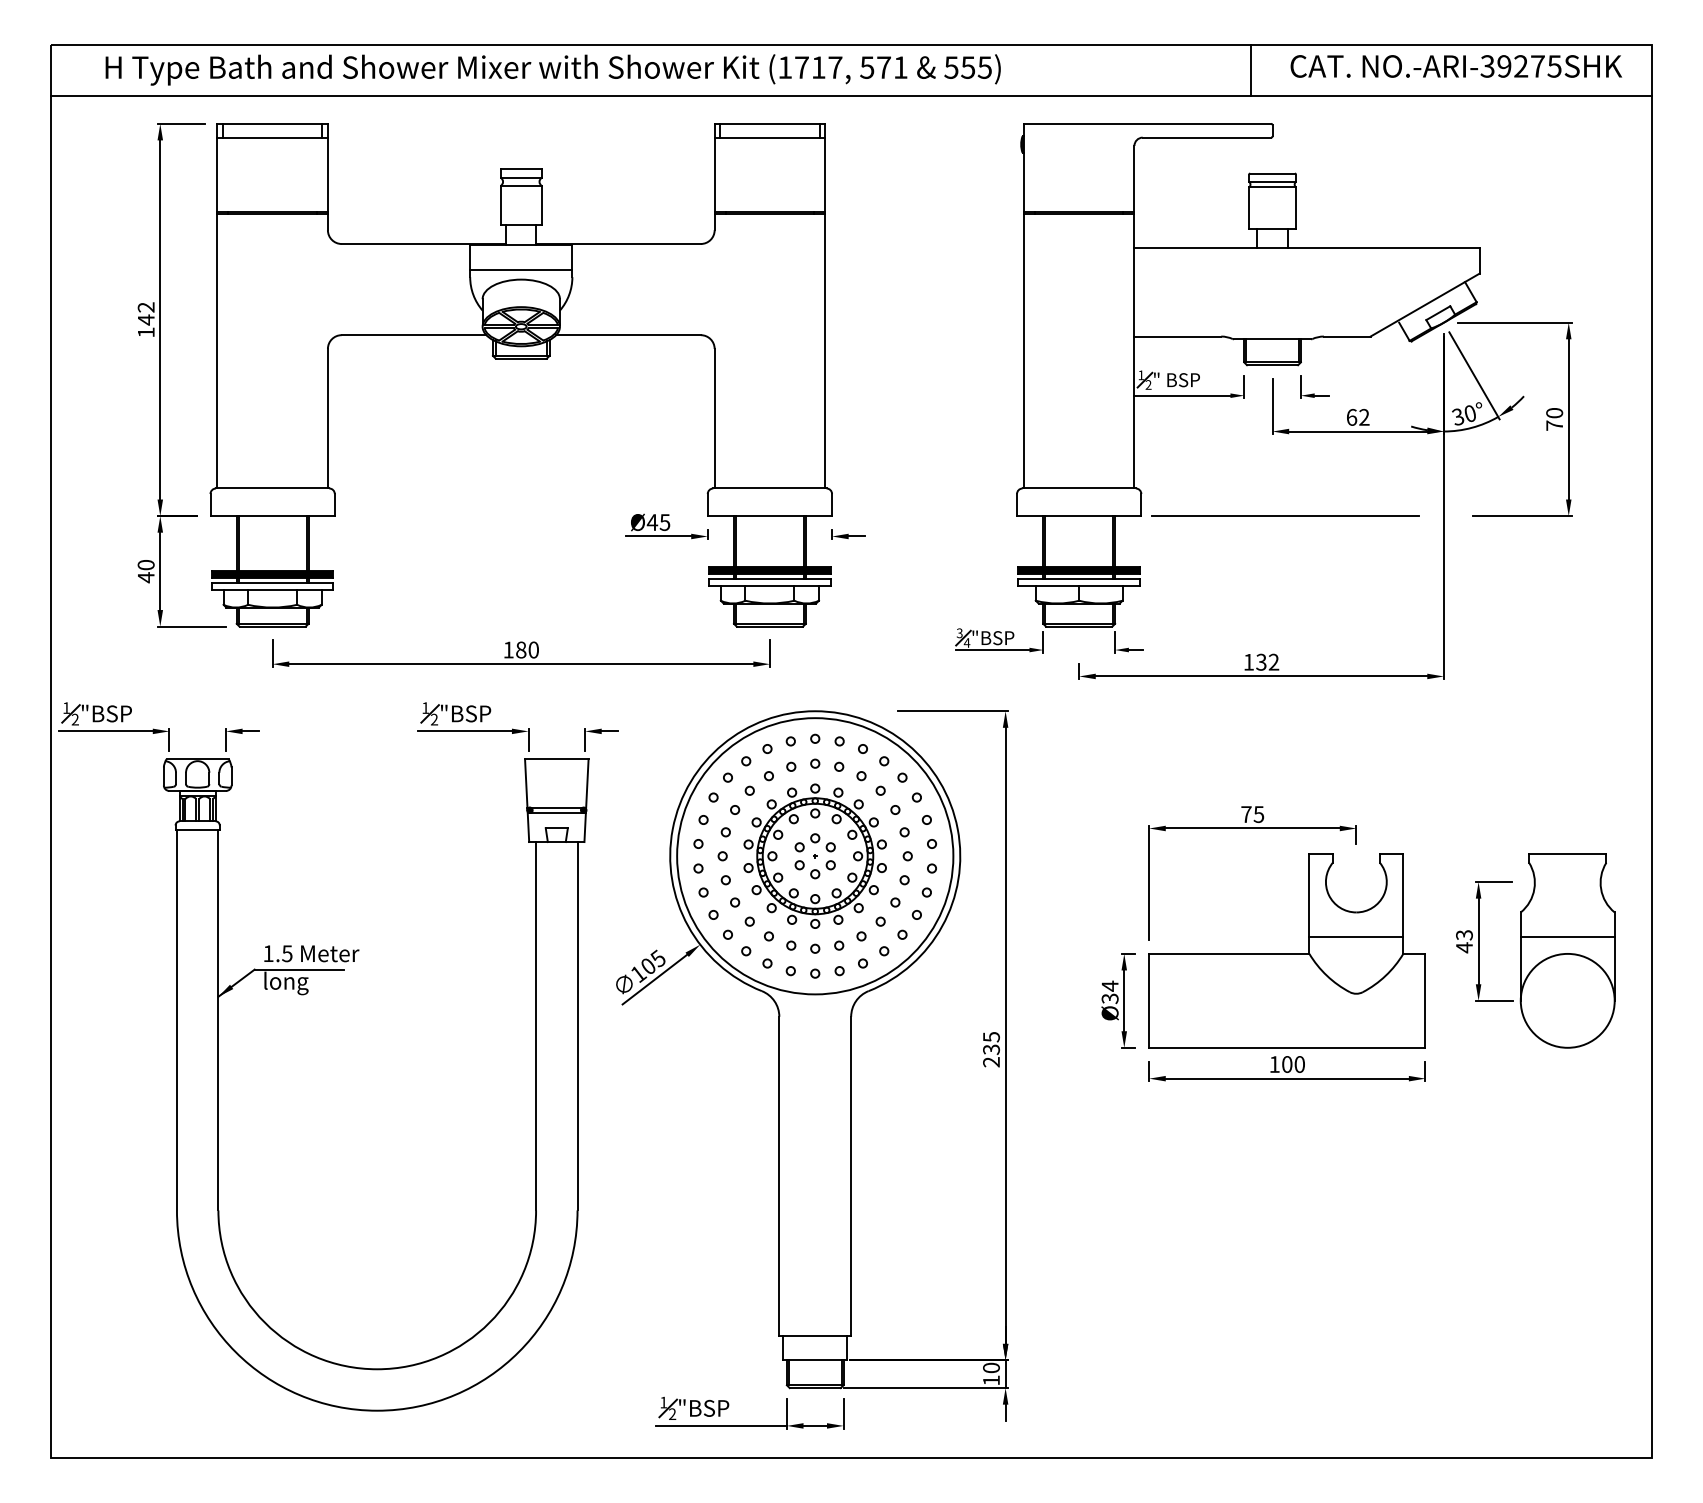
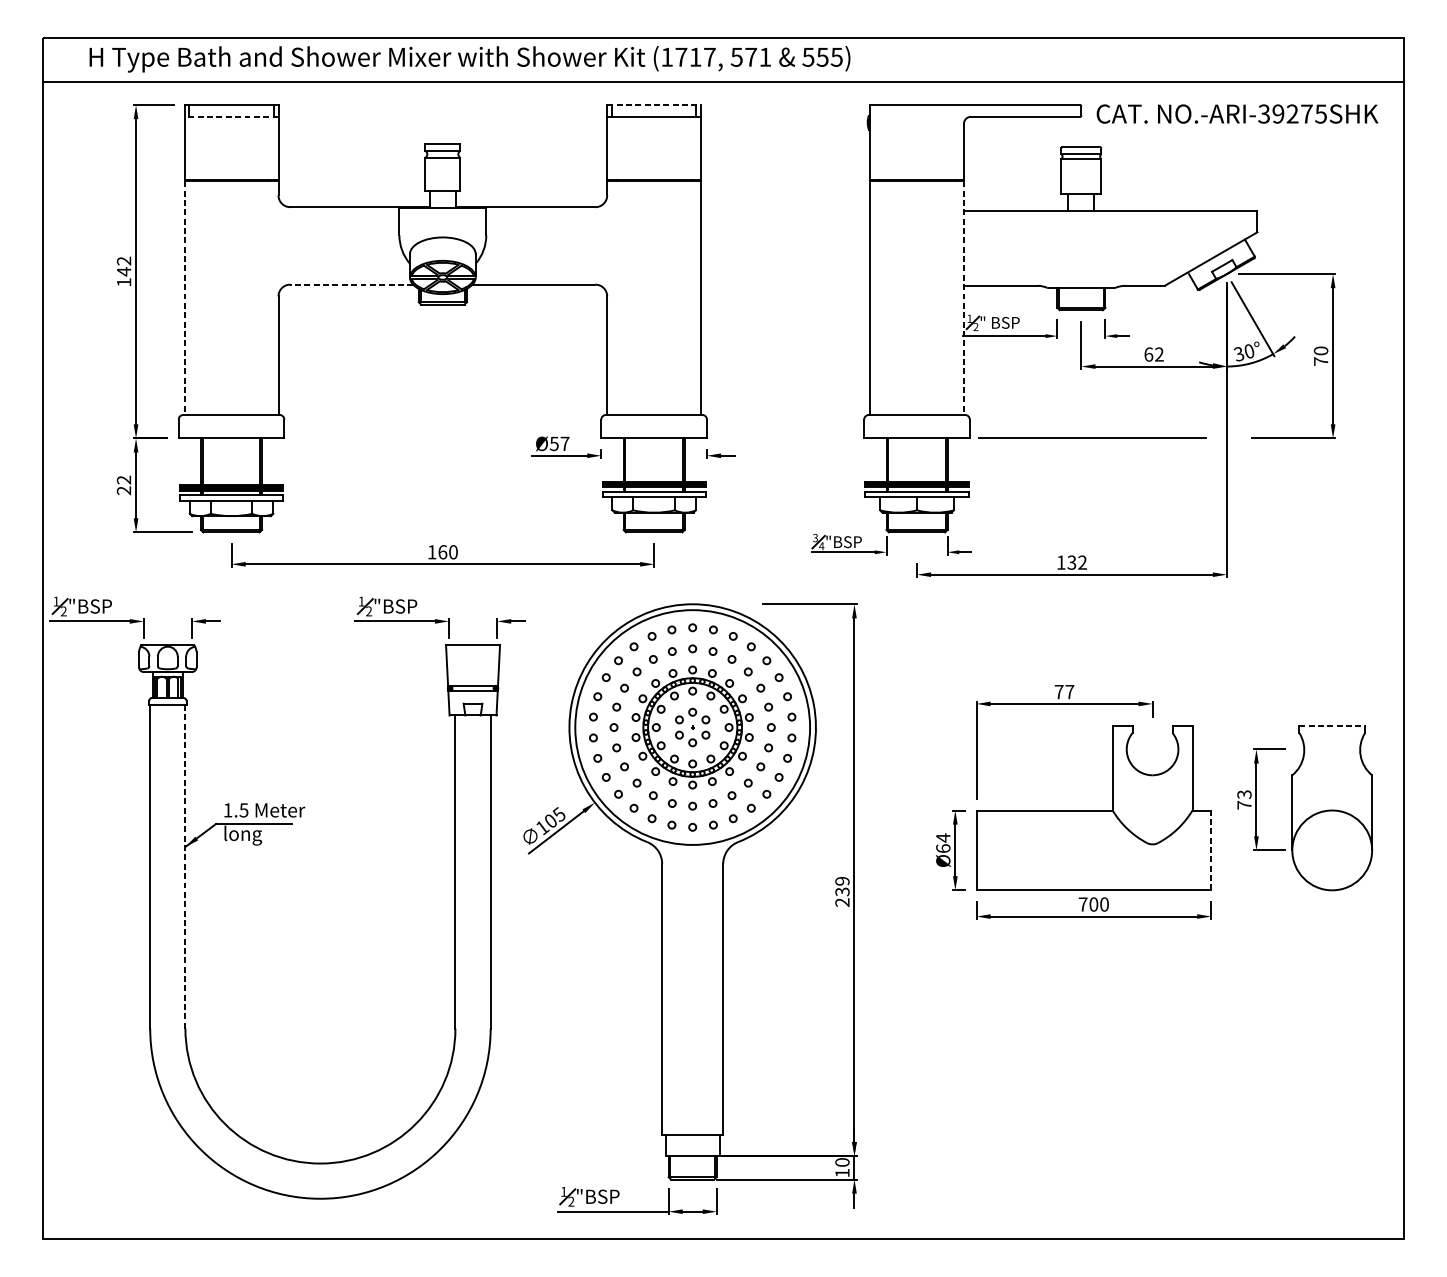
text: (1456, 66) -> (1237, 114), moved
line: (1250, 70) -> (1062, 59), removed
line: (770, 123) -> (654, 104), solid -> dashed
line: (272, 137) -> (231, 116), solid -> dashed
line: (521, 270) -> (443, 229), removed
line: (413, 335) -> (351, 284), solid -> dashed
line: (217, 351) -> (184, 298), solid -> dashed
line: (1134, 351) -> (964, 298), solid -> dashed
text: (658, 522) -> (559, 443), Ø45 -> Ø57
text: (145, 571) -> (123, 485), 40 -> 22
text: (521, 649) -> (443, 551), 180 -> 160
text: (1258, 814) -> (1069, 692), 75 -> 77
line: (1567, 854) -> (1332, 726), solid -> dashed
line: (1356, 937) -> (1152, 796), removed
line: (1567, 937) -> (1332, 796), removed
text: (1464, 947) -> (1244, 805), 43 -> 73
text: (1109, 998) -> (942, 848), Ø34 -> Ø64
line: (1425, 1000) -> (1211, 850), solid -> dashed
line: (218, 1020) -> (185, 867), solid -> dashed
text: (991, 1037) -> (842, 881), 235 -> 239
text: (1274, 1064) -> (1083, 904), 100 -> 700

